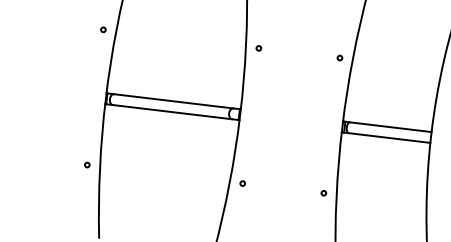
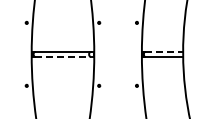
line: (173, 111) -> (63, 56), solid -> dashed
line: (391, 126) -> (164, 51), solid -> dashed

